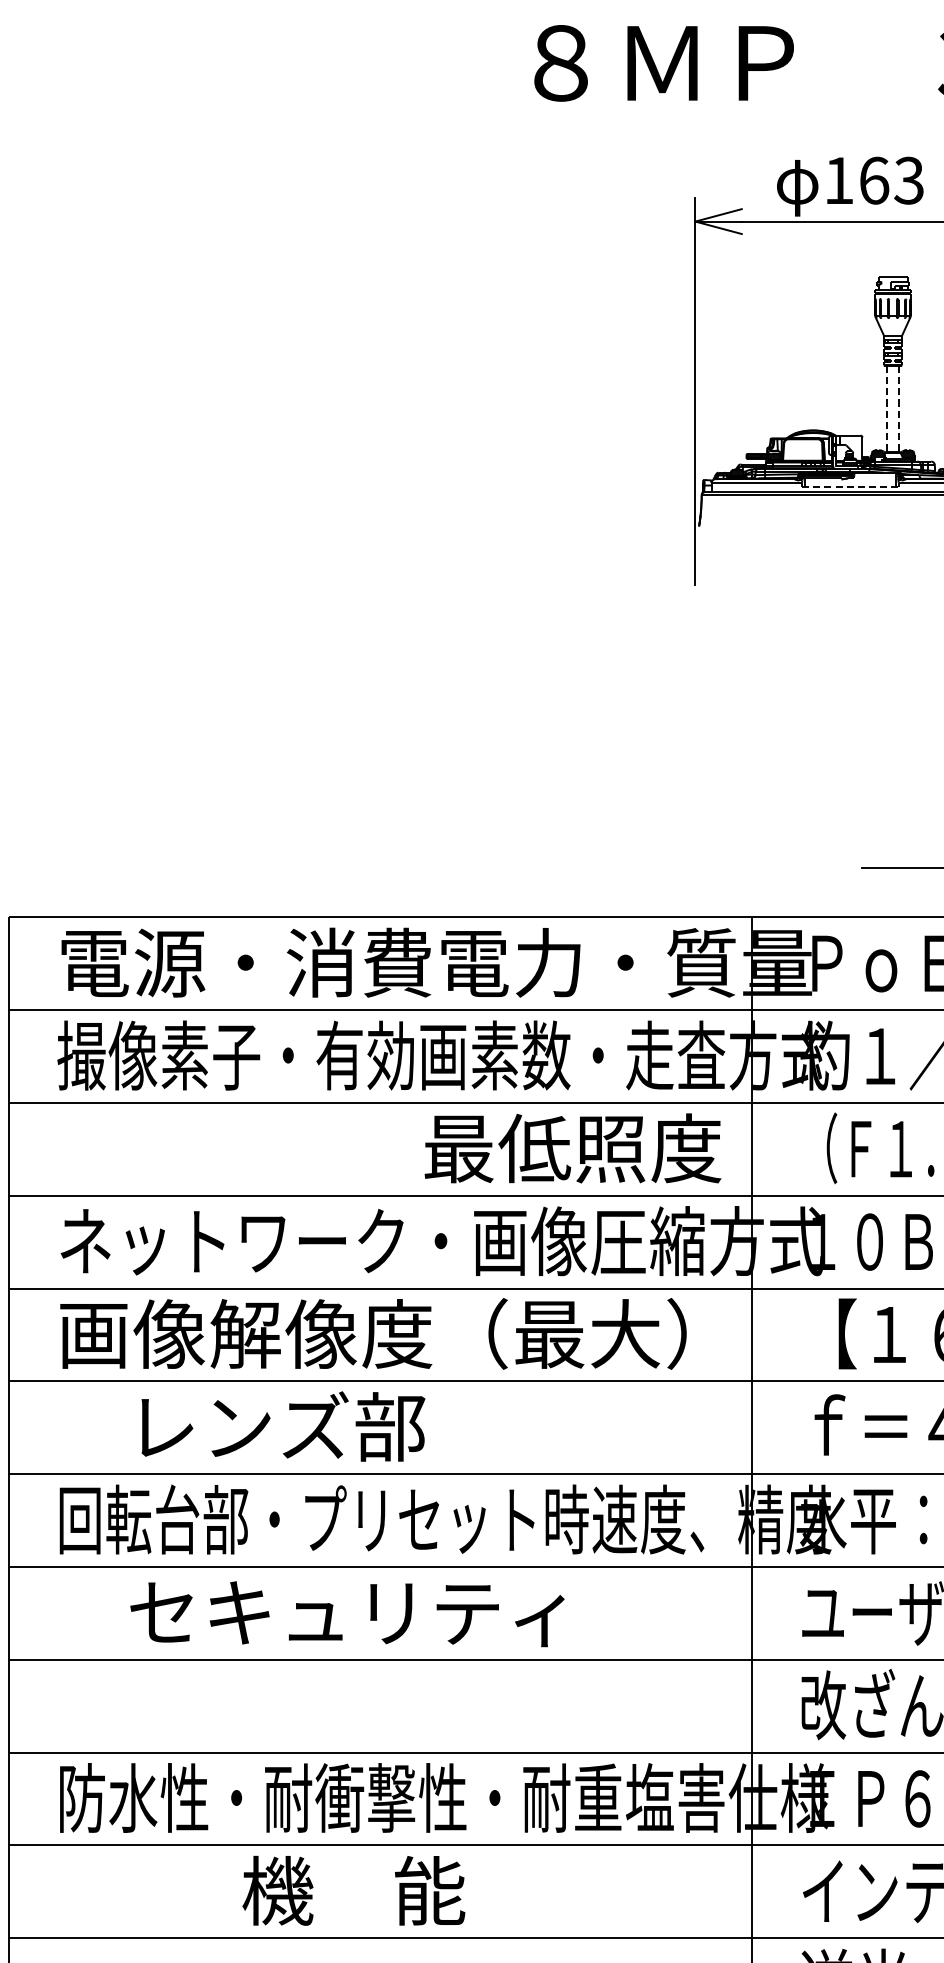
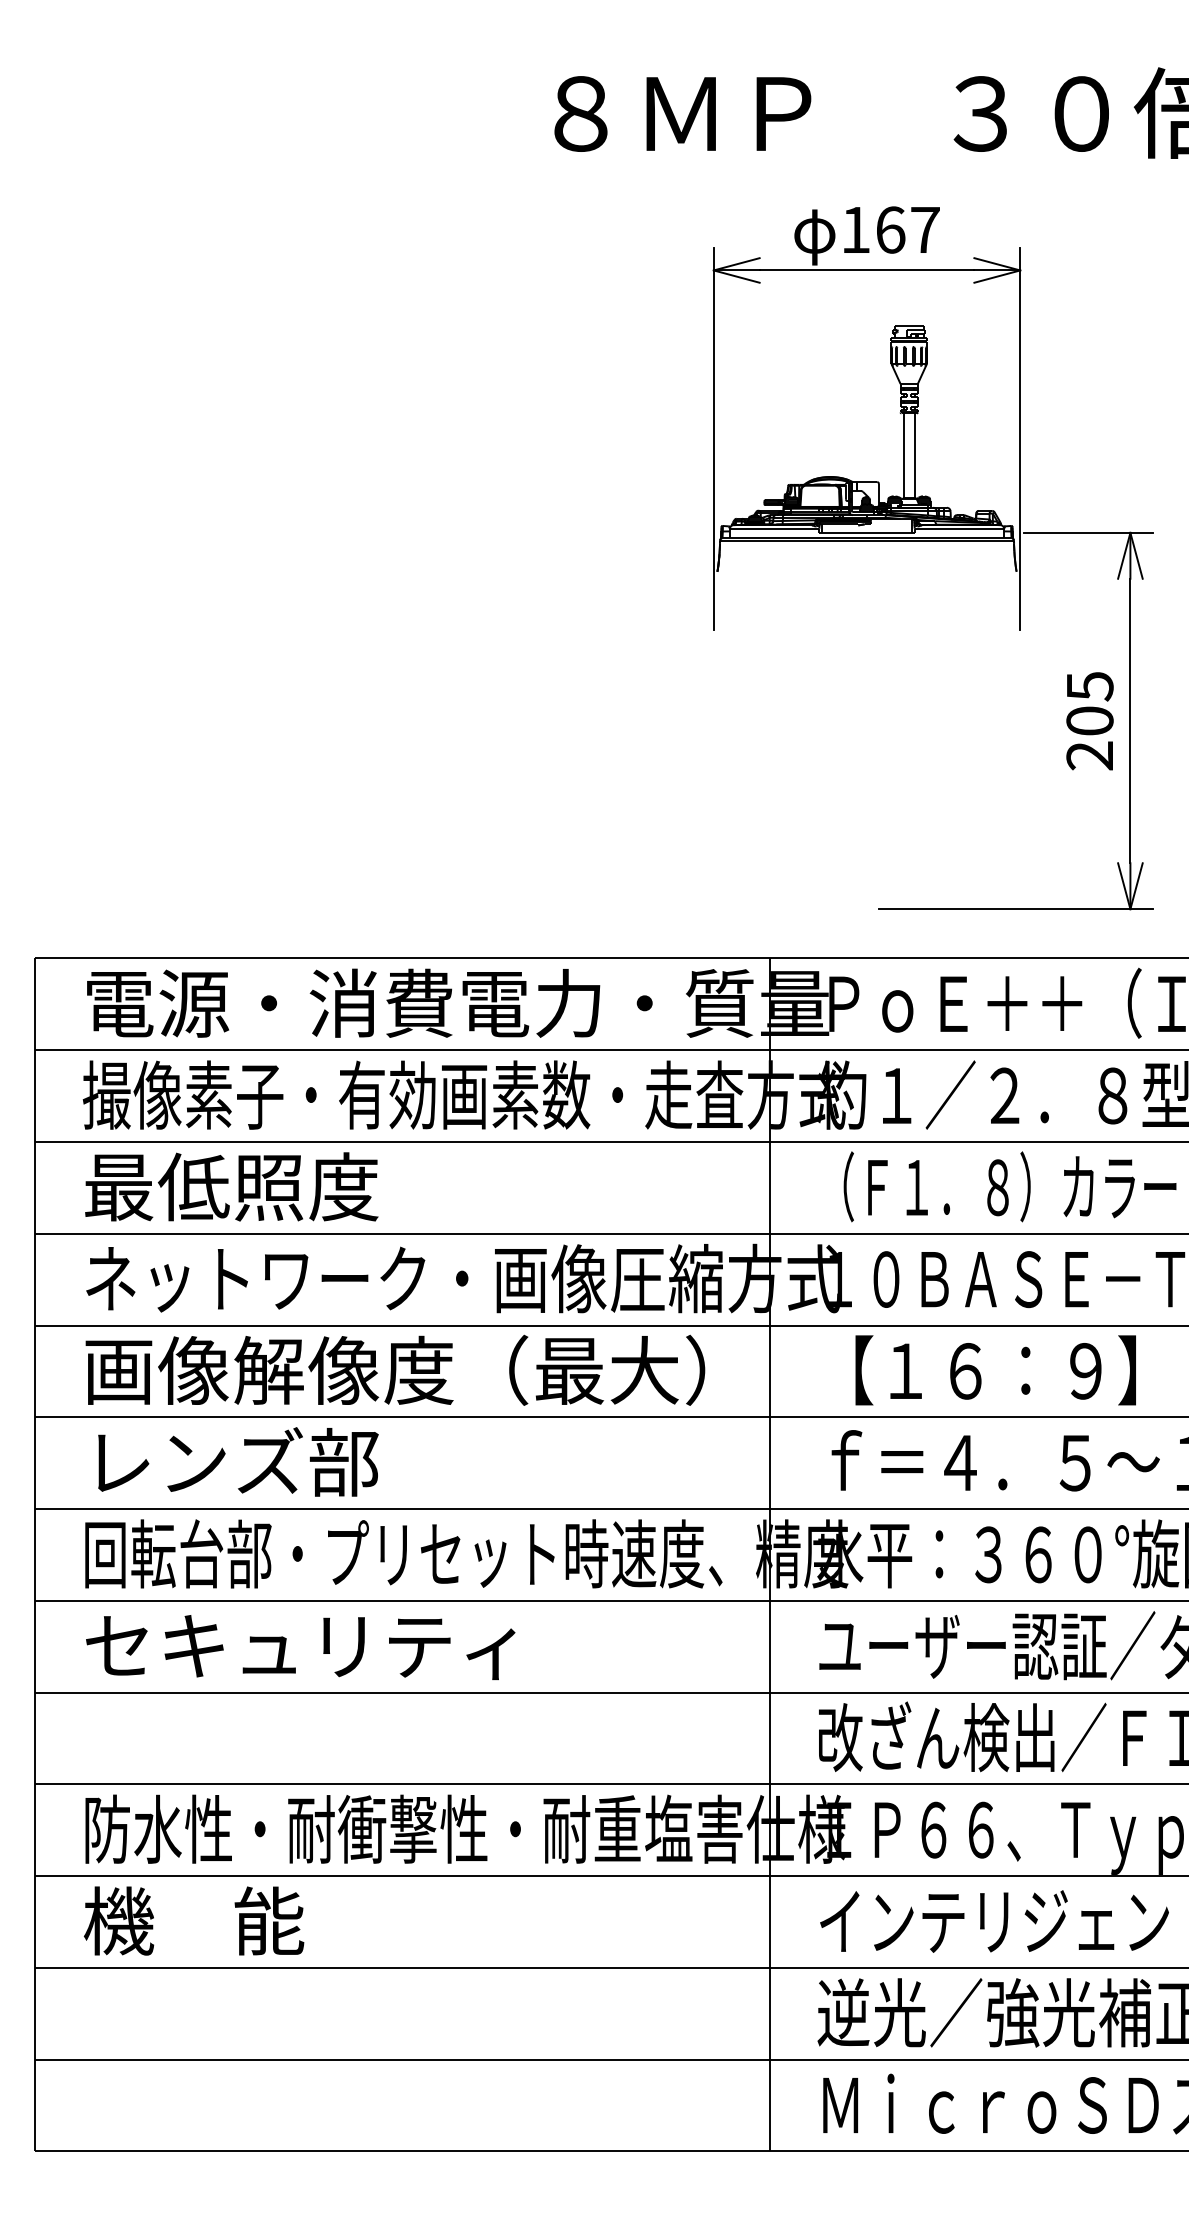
text: (908, 180) -> (924, 229), 163 -> 167
line: (887, 408) -> (903, 455), dashed -> solid
line: (898, 408) -> (914, 455), dashed -> solid
line: (850, 486) -> (867, 532), dashed -> solid
text: (572, 1147) -> (231, 1186), moved
text: (283, 1426) -> (238, 1461), moved
text: (347, 1614) -> (300, 1647), moved
text: (353, 1890) -> (193, 1920), moved

